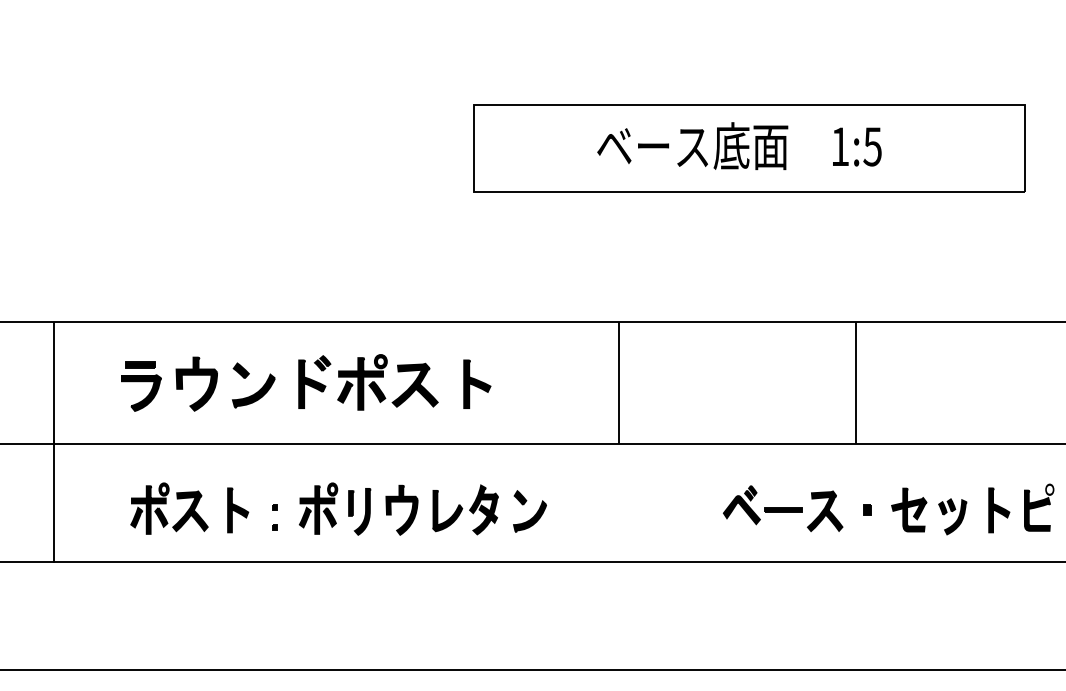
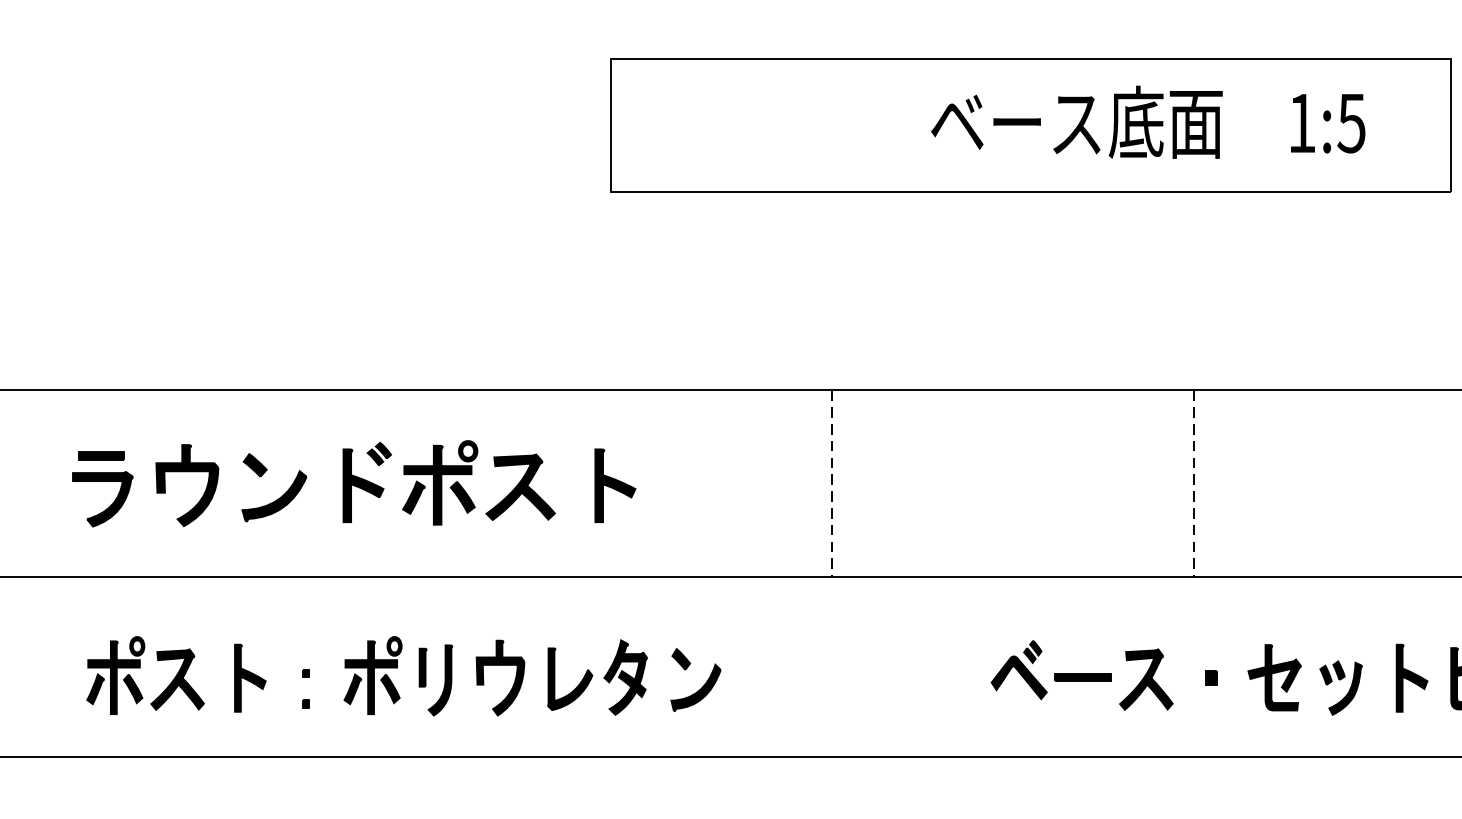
text: (739, 146) -> (1148, 122), moved
line: (619, 383) -> (832, 484), solid -> dashed
line: (856, 383) -> (1194, 484), solid -> dashed

